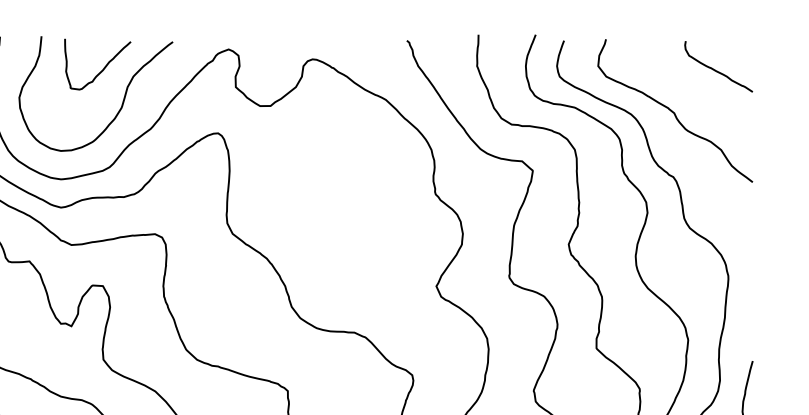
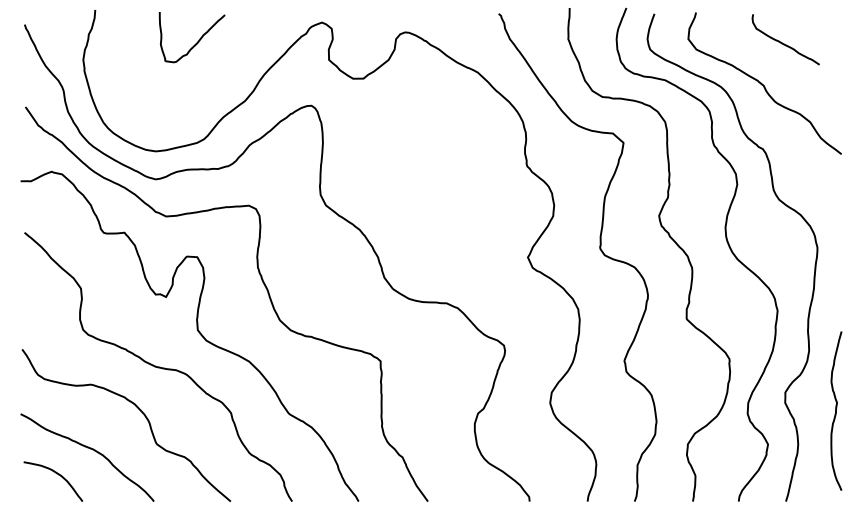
curve: (717, 70) -> (784, 43), moved
curve: (122, 101) -> (216, 74), removed

